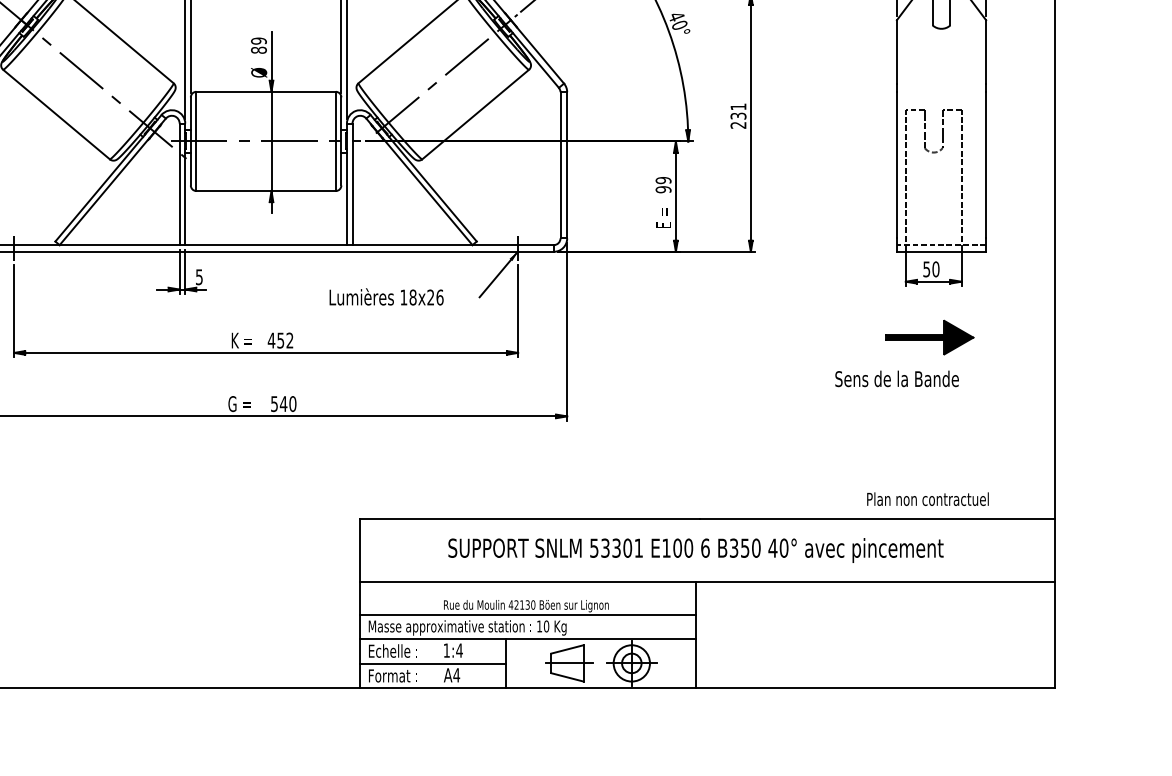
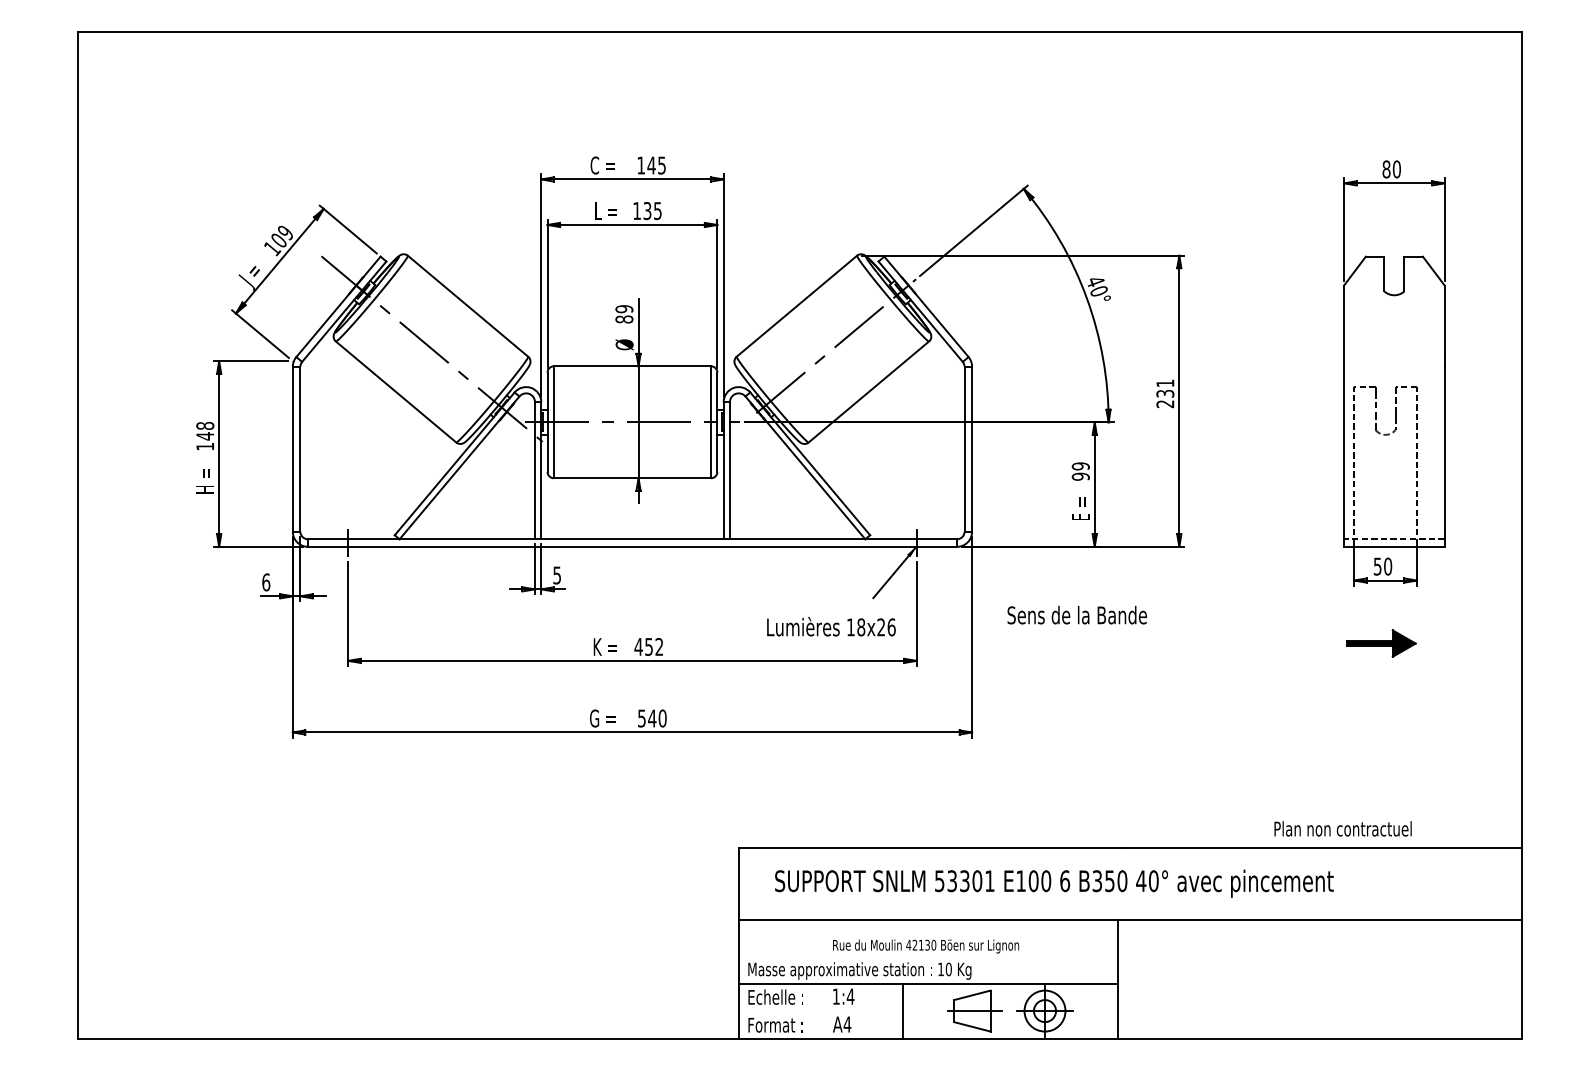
text: (386, 296) -> (831, 626), moved
part: (930, 337) -> (1381, 643), size x0.7
text: (896, 378) -> (1076, 614), moved
text: (927, 498) -> (1342, 828), moved
text: (696, 550) -> (1054, 883), moved
line: (527, 615) -> (927, 956), removed
line: (432, 663) -> (820, 1011), removed

